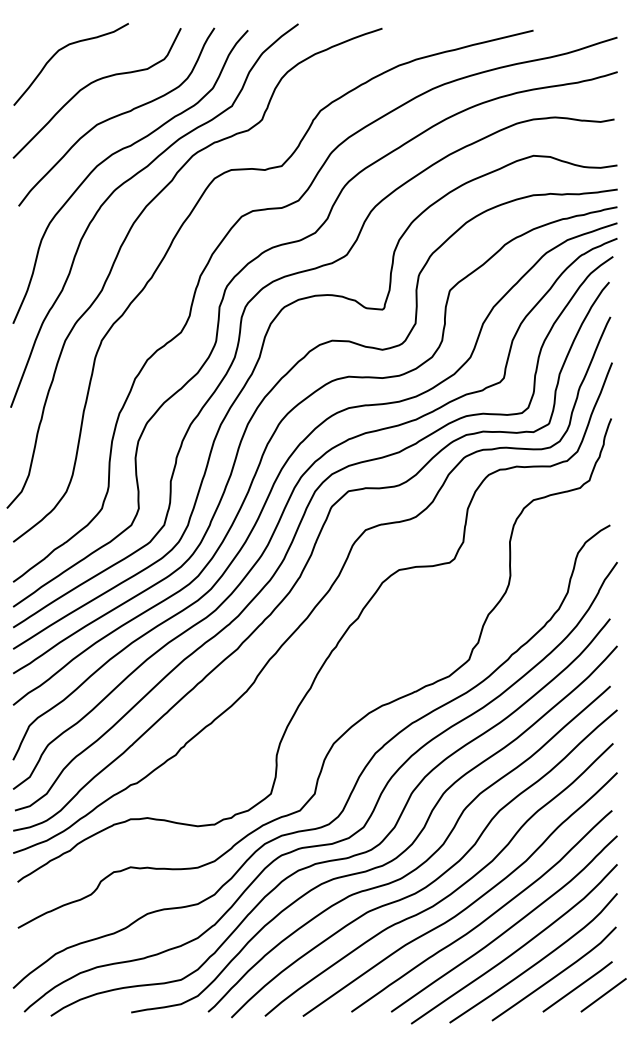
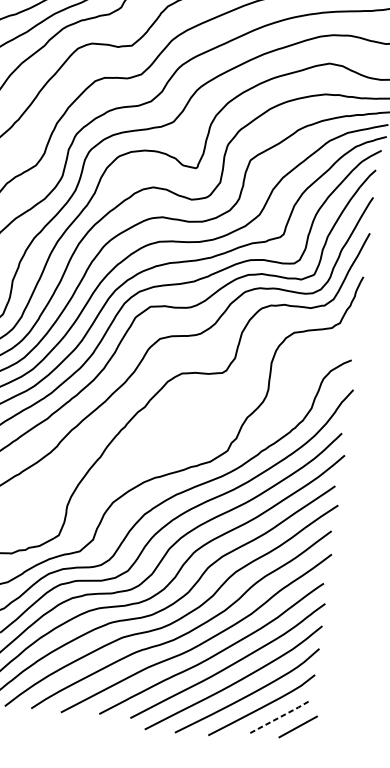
line: (578, 986) -> (279, 717), solid -> dashed

